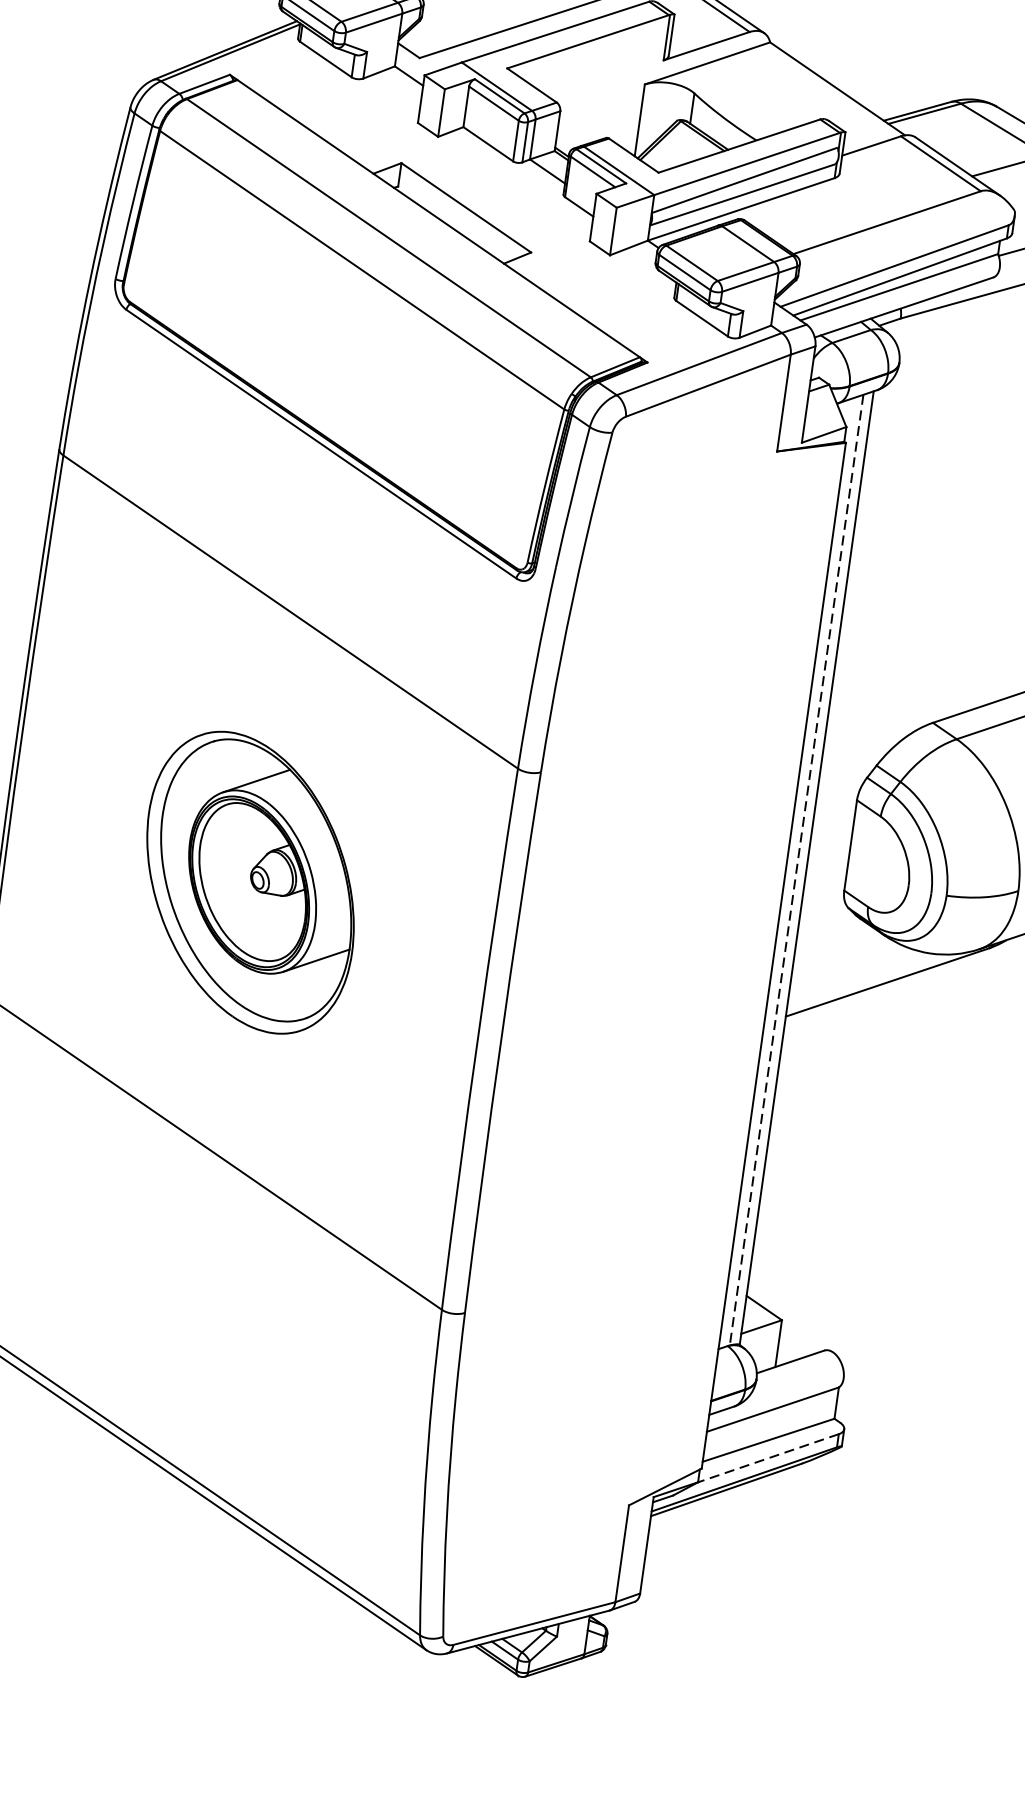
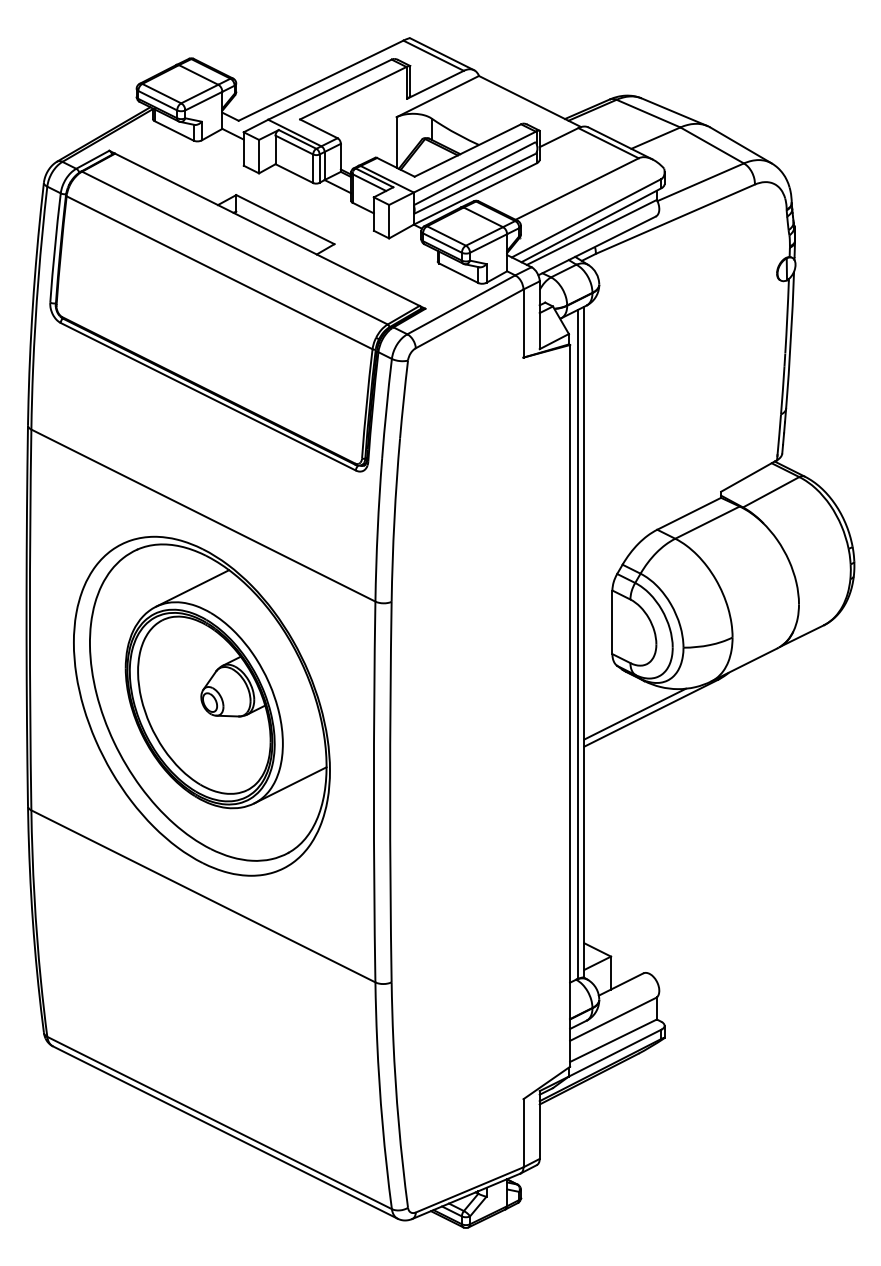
line: (796, 871) -> (577, 645), dashed -> solid
part: (250, 881) -> (201, 705), size x1.67
line: (863, 979) -> (634, 713), added
line: (768, 1458) -> (615, 1053), dashed -> solid

